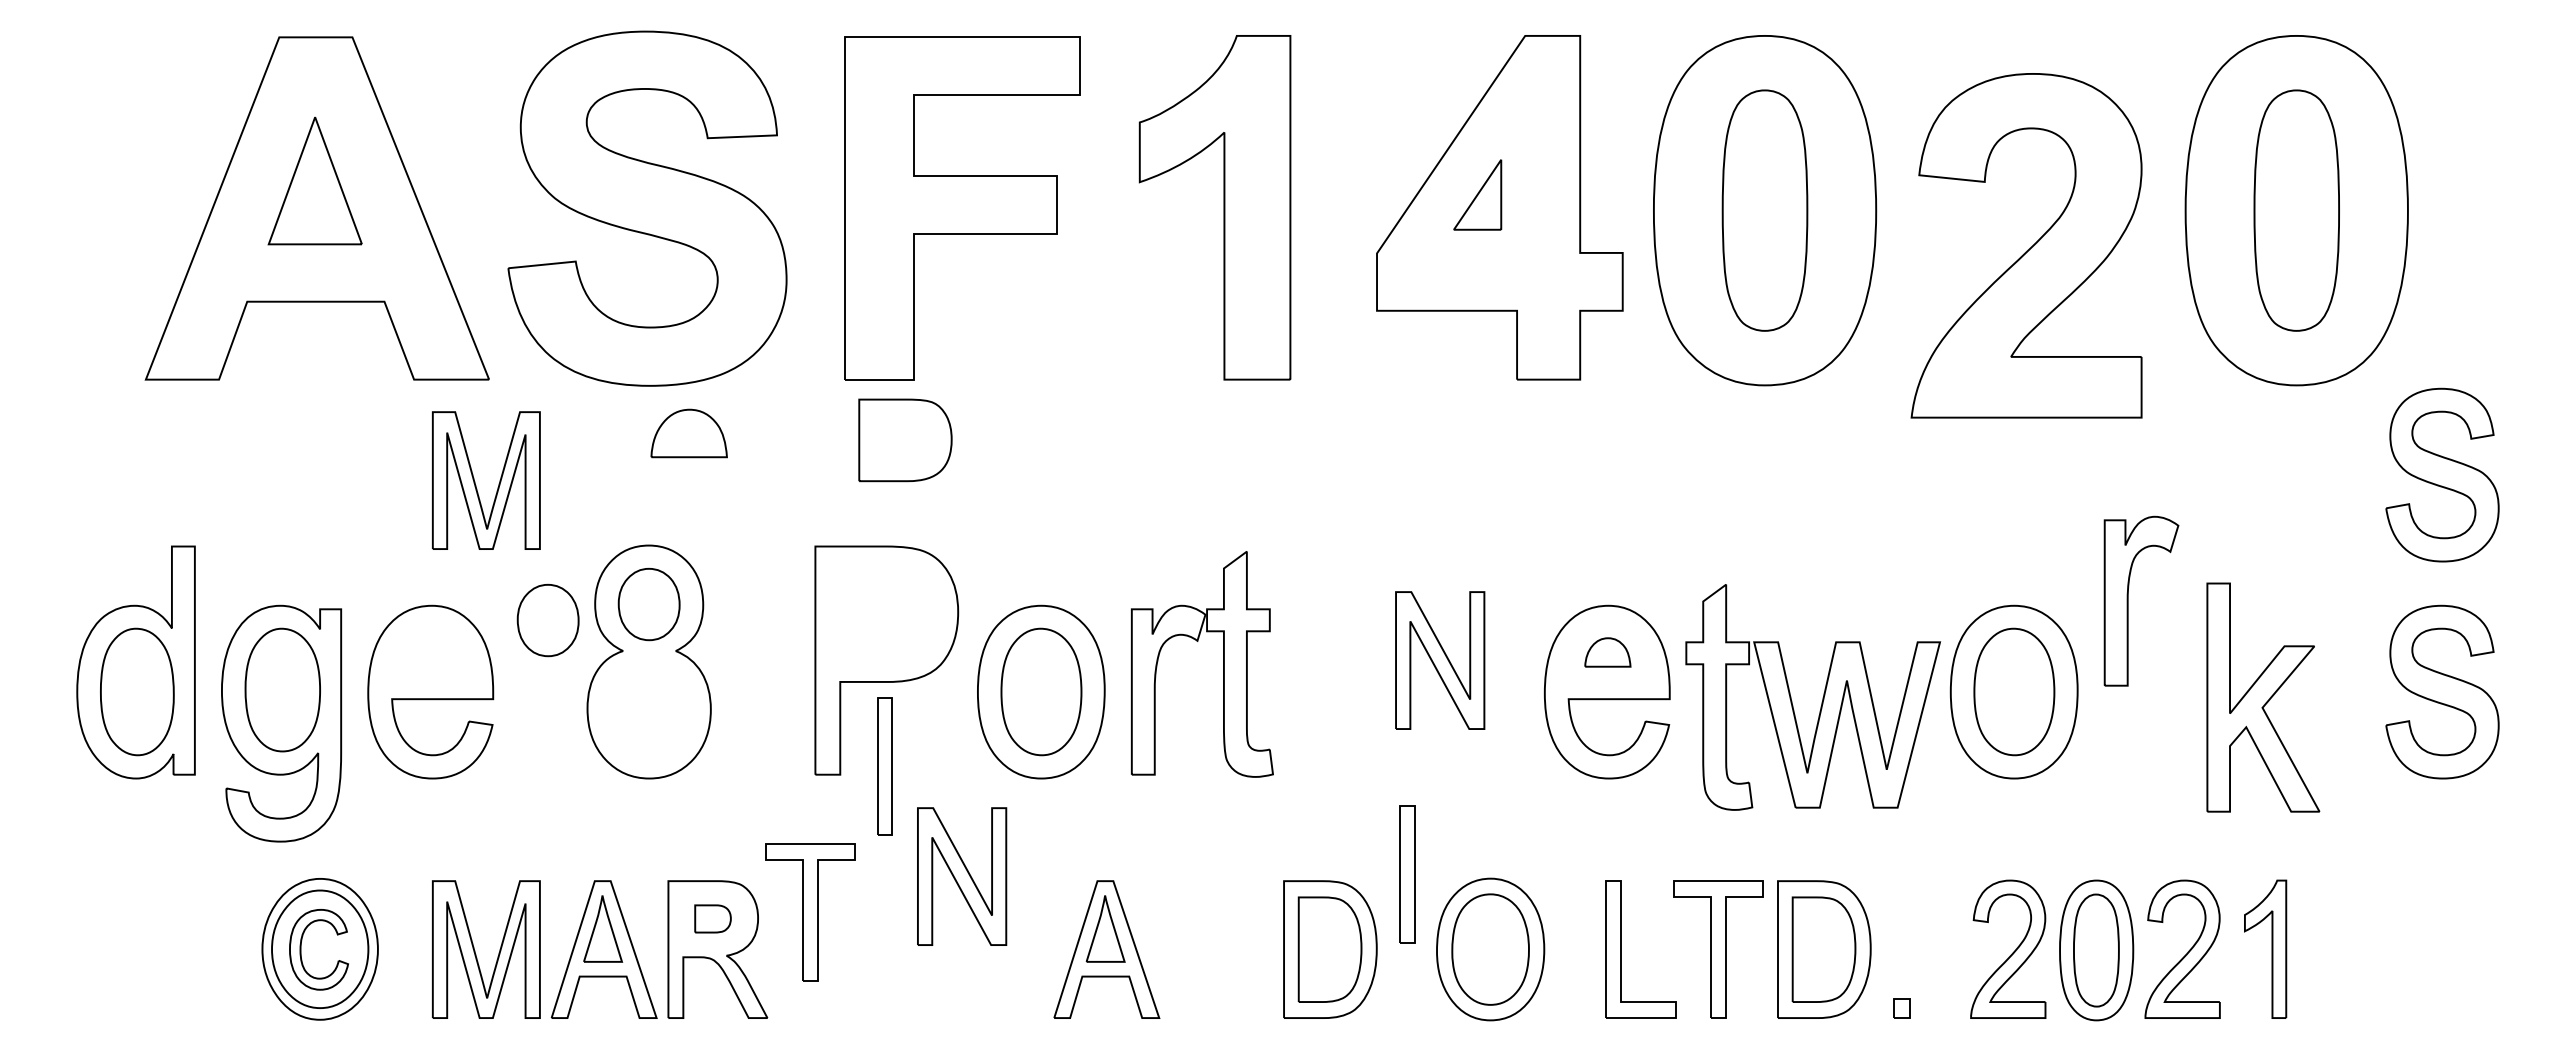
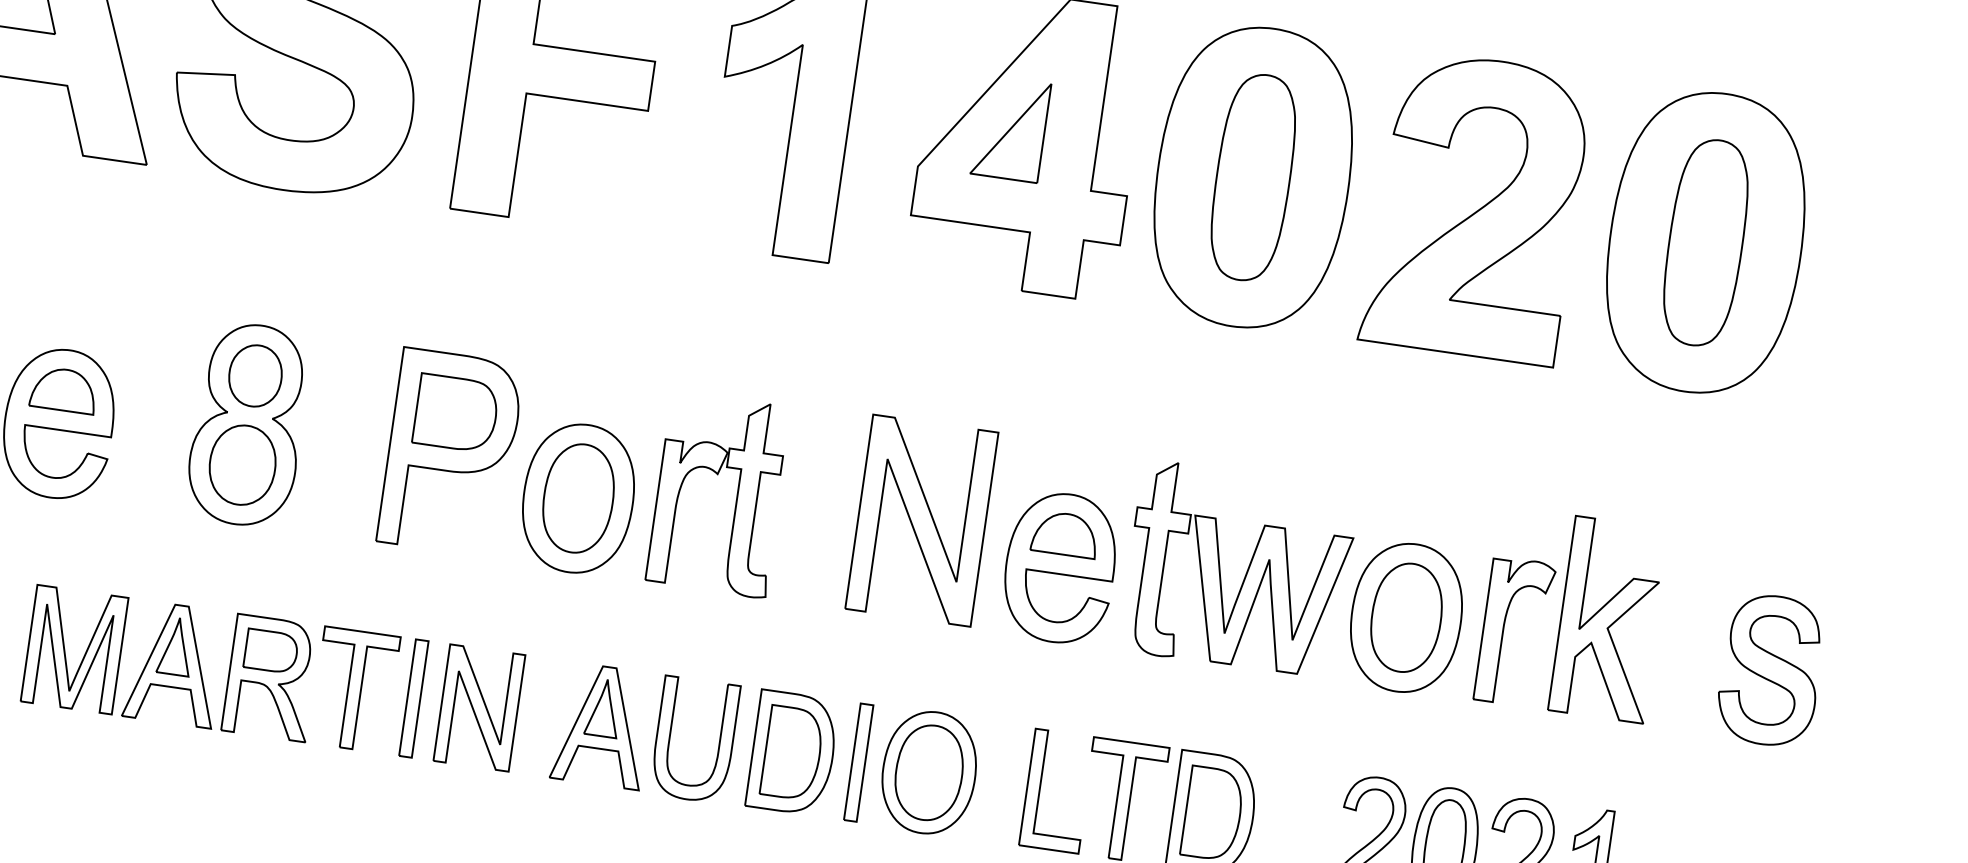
part: (1477, 194) -> (1010, 128), size x1.67
part: (2026, 245) -> (1476, 207), moved
part: (688, 433) -> (63, 389), moved
part: (905, 440) -> (456, 413), moved
part: (2442, 474) -> (1797, 485), removed
part: (475, 481) -> (122, 249), removed
part: (2128, 600) -> (1503, 629), moved
part: (547, 620) -> (167, 377), removed
part: (1607, 652) -> (1065, 534), size x1.67
part: (1439, 660) -> (921, 520), size x1.67
part: (1822, 697) -> (1246, 570), moved
part: (2263, 697) -> (1609, 619), moved
part: (649, 709) -> (242, 465), added
part: (884, 766) -> (413, 698), moved
part: (1407, 874) -> (858, 762), moved
part: (962, 876) -> (479, 707), moved
part: (810, 912) -> (354, 689), moved
part: (712, 918) -> (270, 650), size x1.67
part: (1243, 950) -> (718, 743), added

